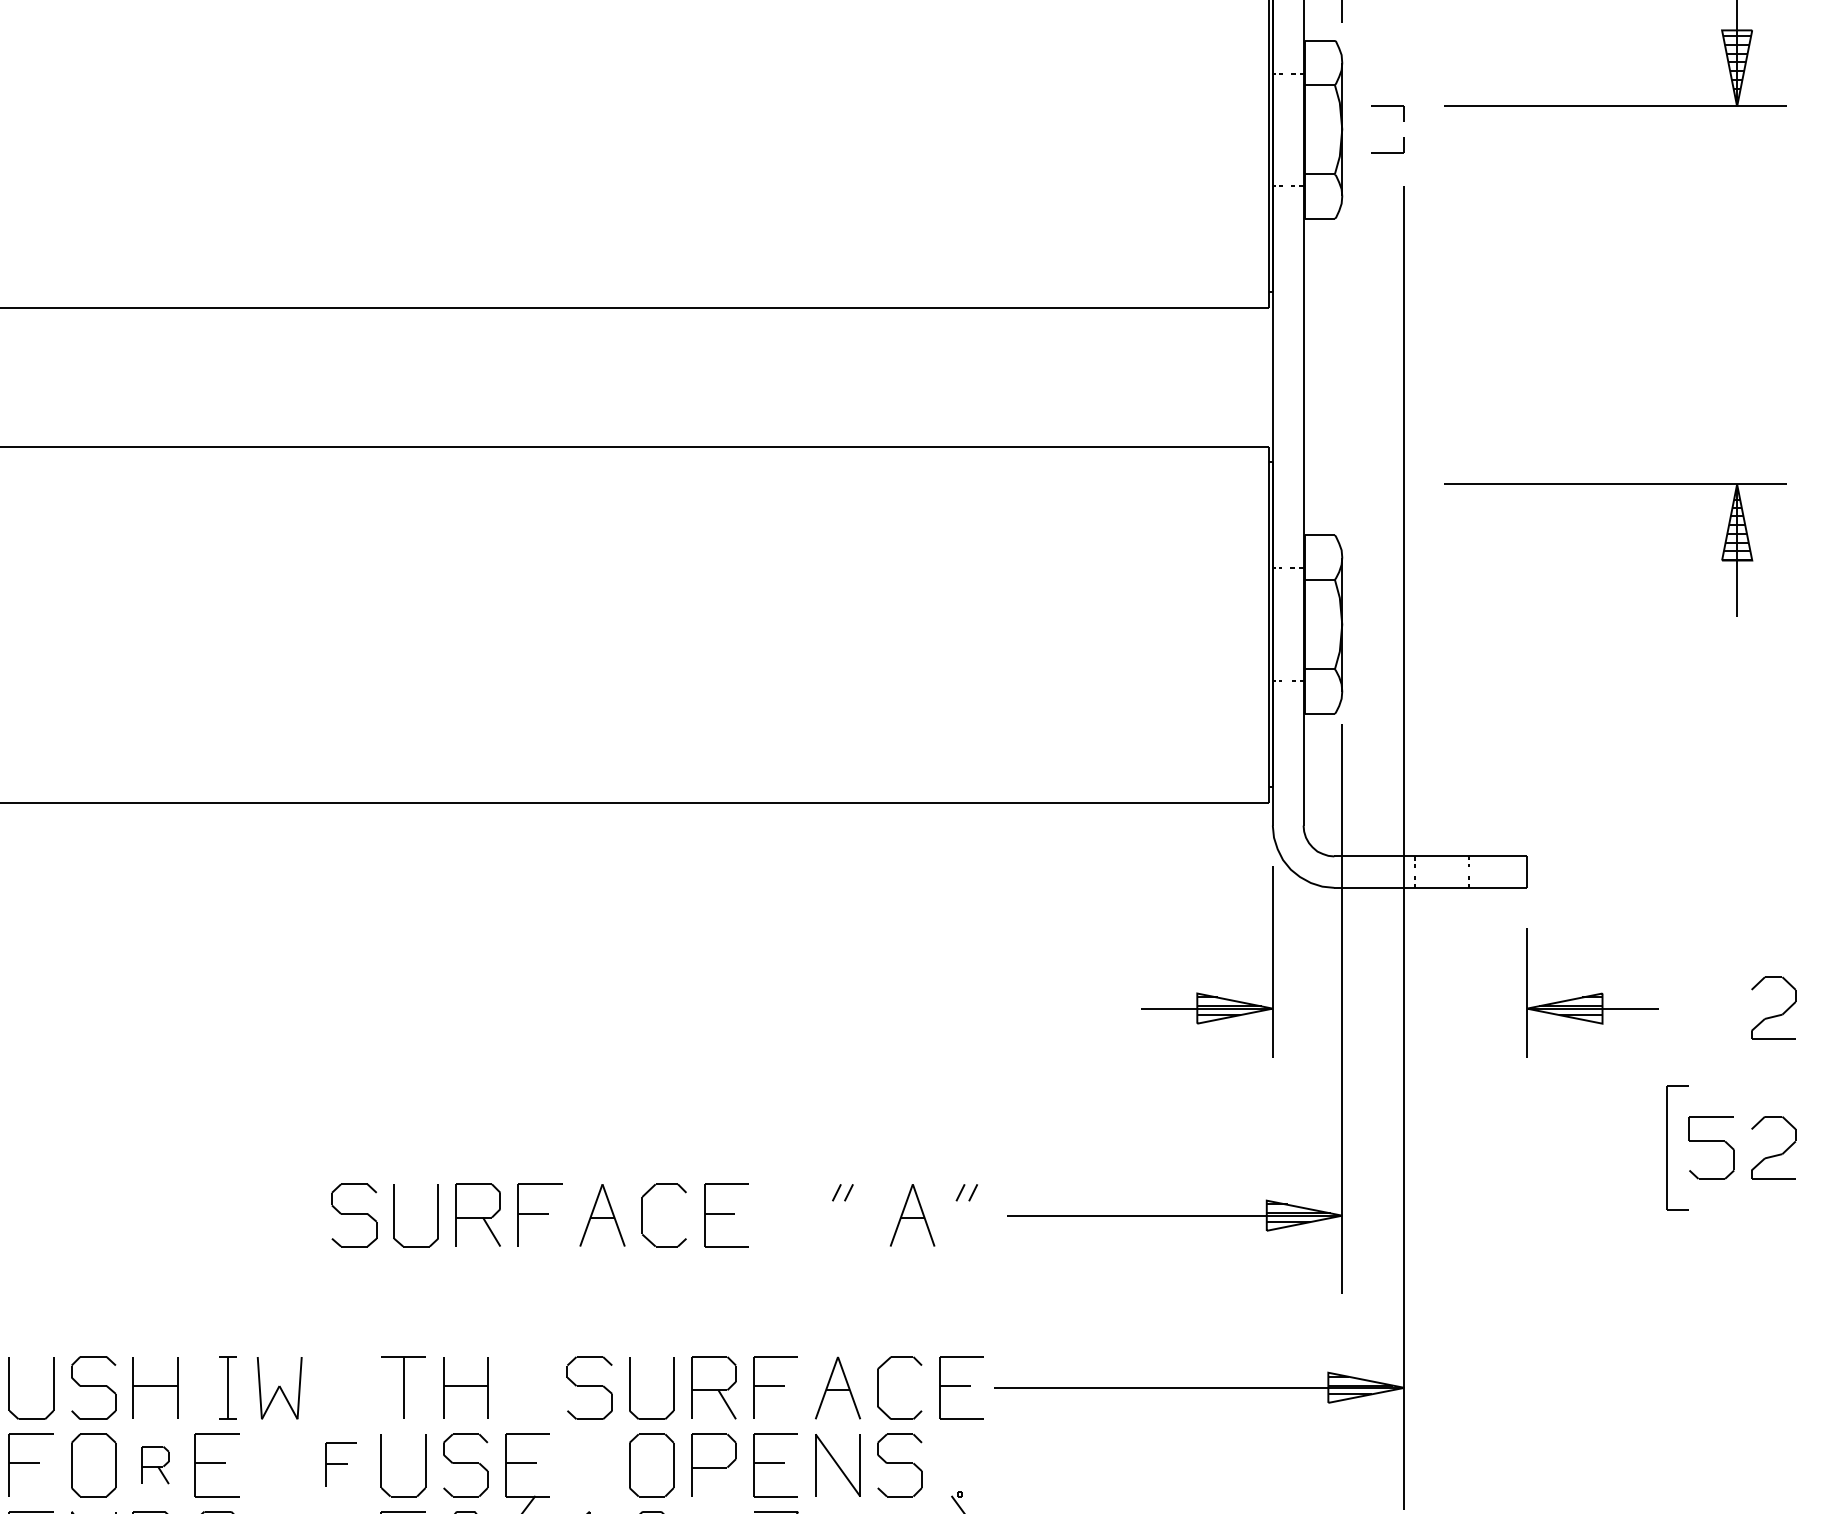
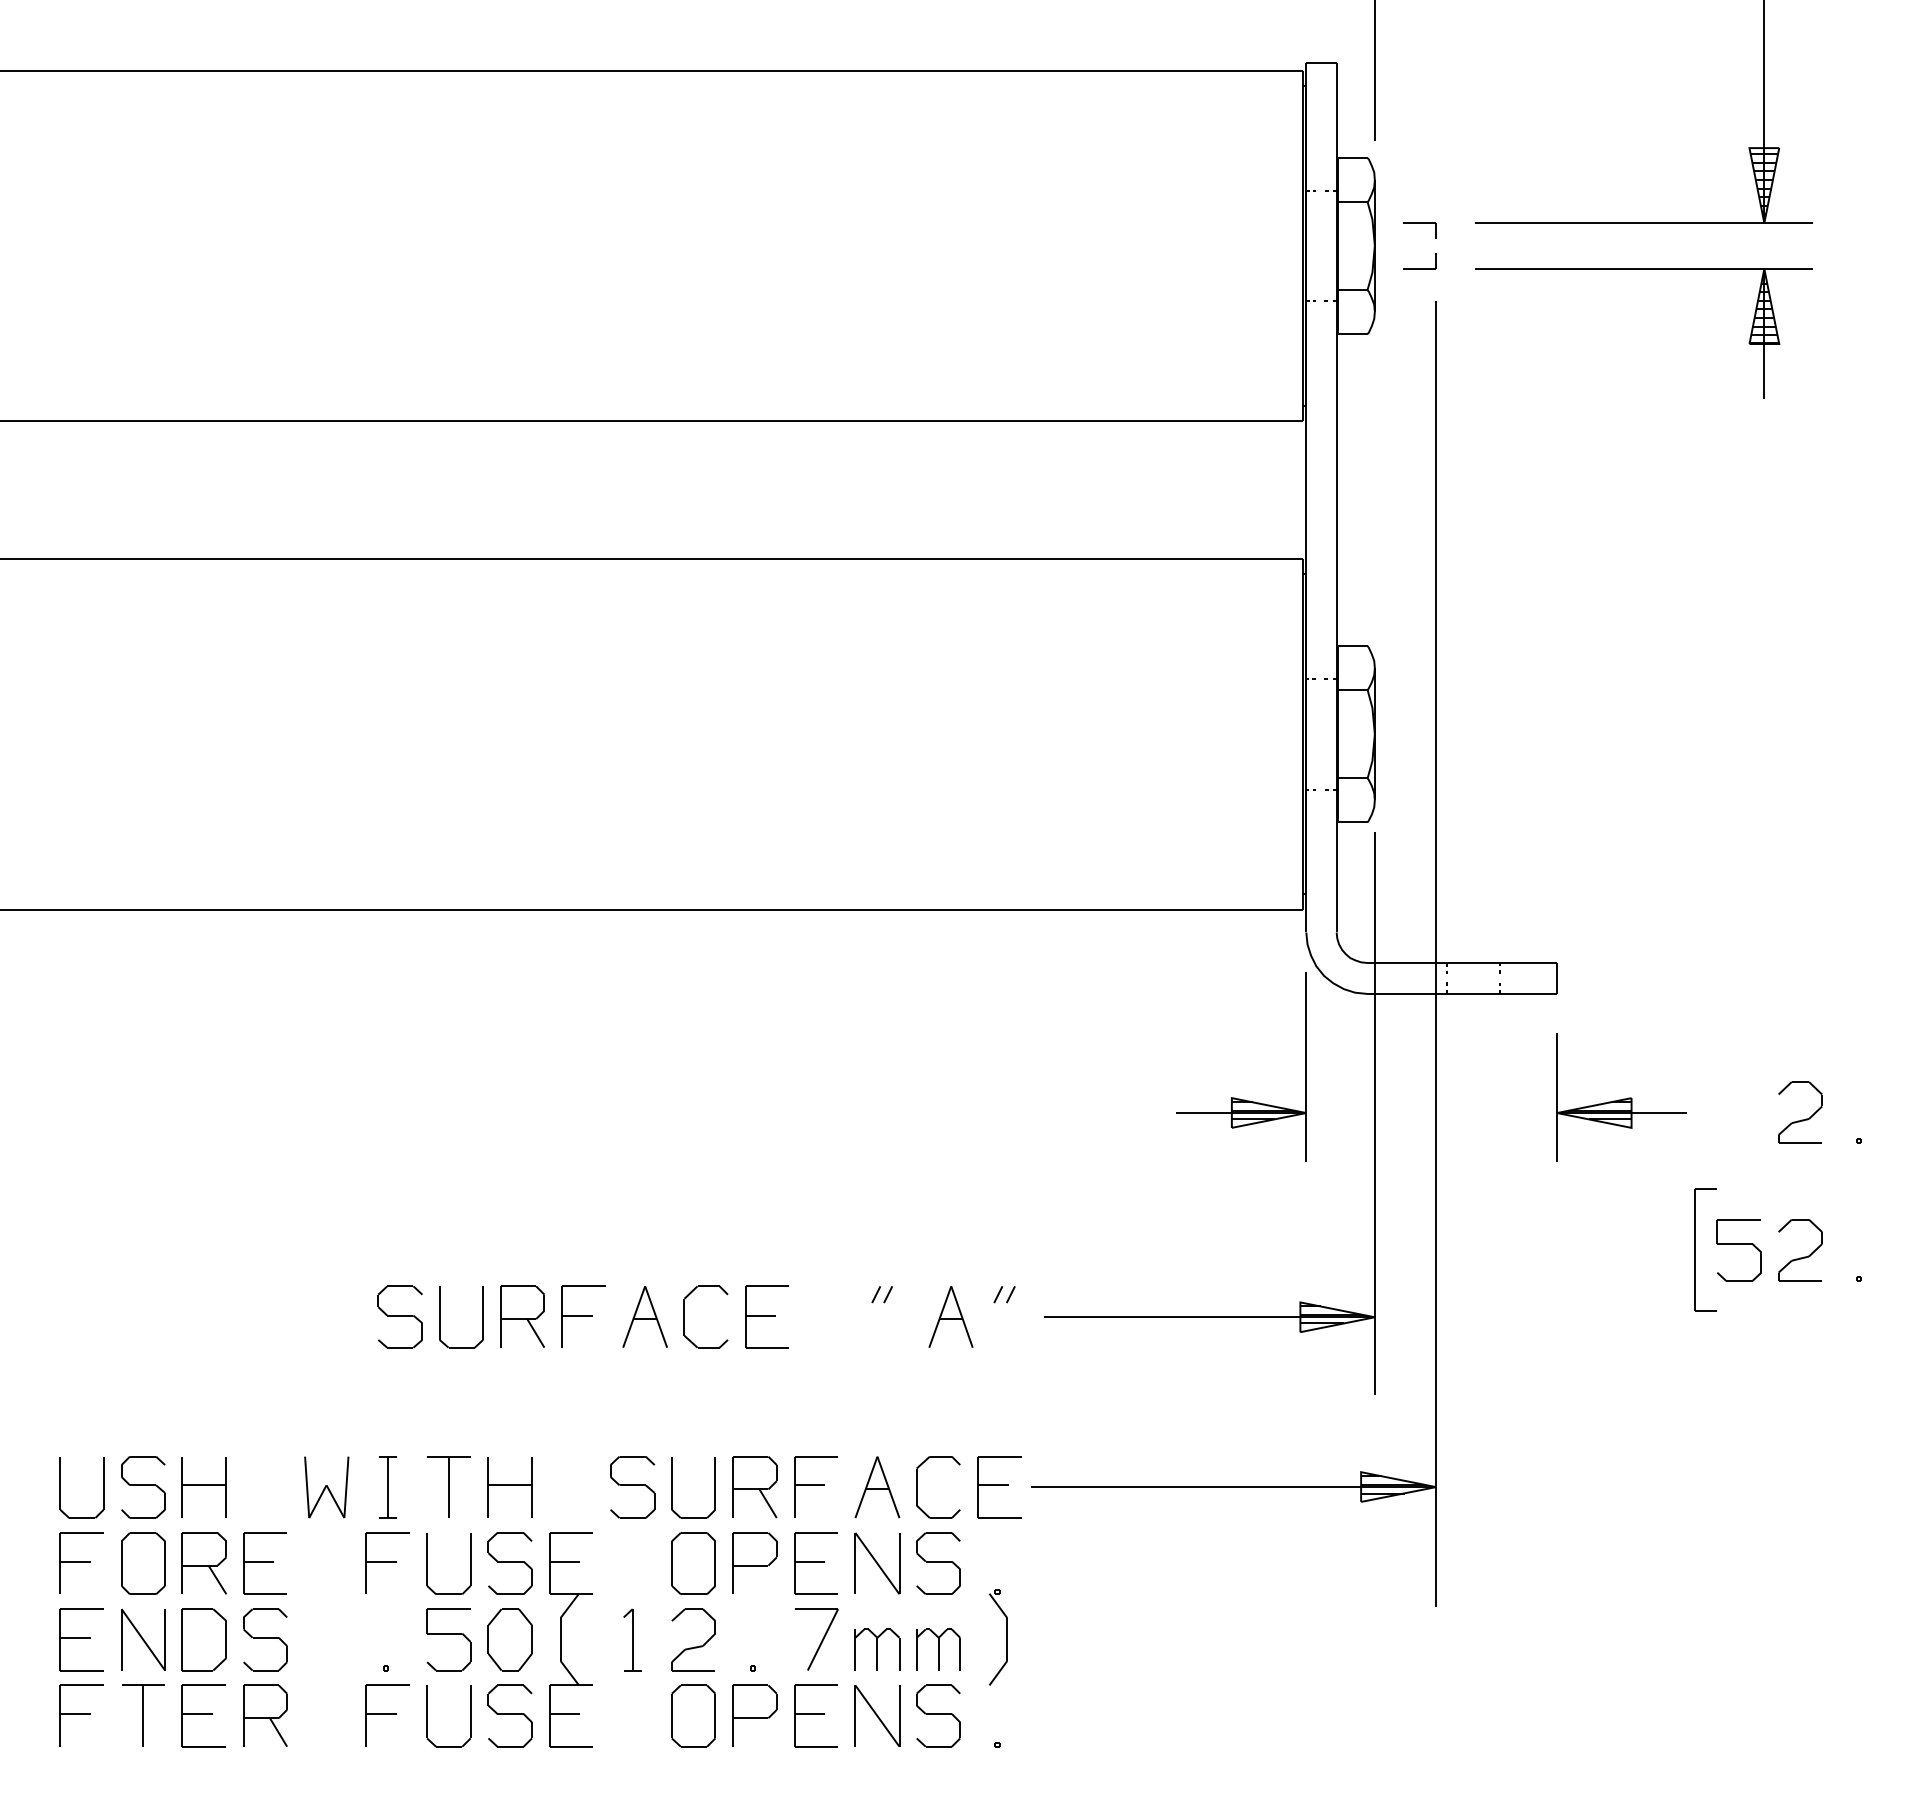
part: (1614, 484) -> (1643, 269), moved
part: (227, 1388) -> (387, 1487), moved
part: (341, 1464) -> (387, 1562), size x1.43
part: (154, 1465) -> (203, 1563), size x1.67

